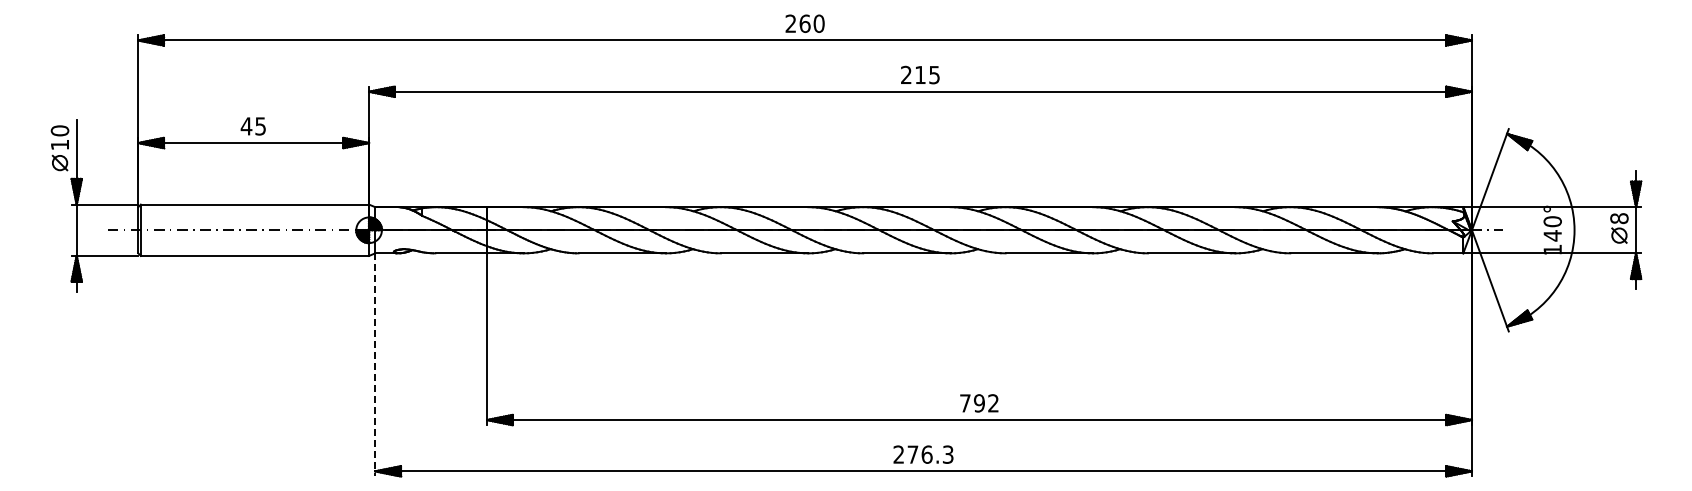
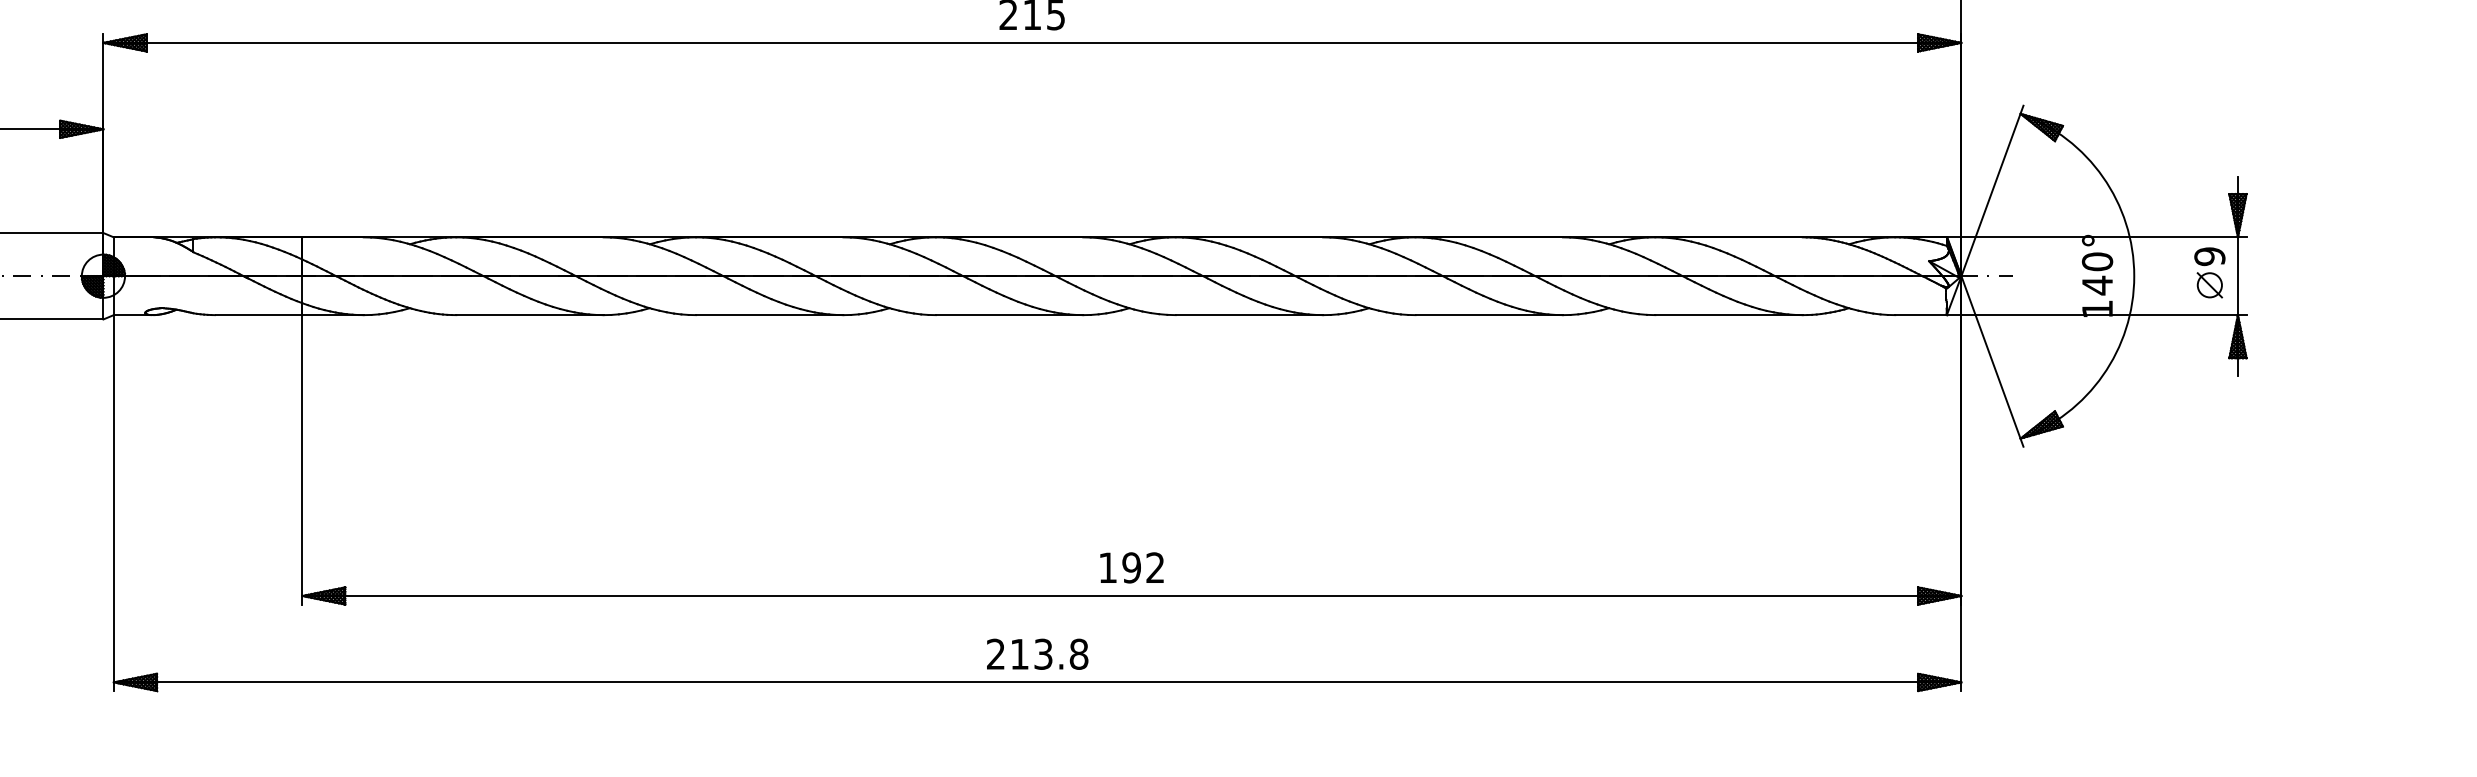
text: (1619, 218) -> (2209, 256), 8 -> 9
line: (375, 364) -> (114, 502), dashed -> solid
text: (965, 403) -> (1108, 568), 792 -> 192
text: (930, 454) -> (1049, 654), 276.3 -> 213.8

